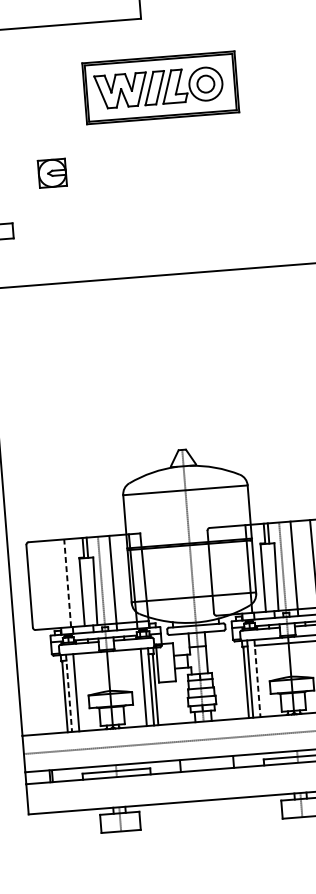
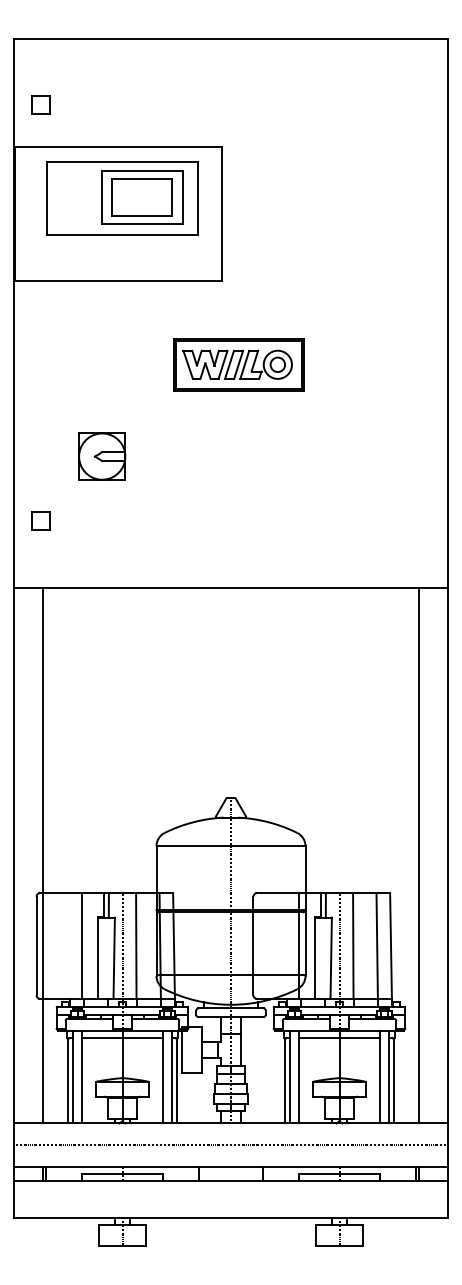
part: (160, 87) -> (238, 364), size x0.71
part: (52, 173) -> (102, 456), size x1.43
line: (28, 510) -> (42, 855), added
line: (68, 583) -> (82, 946), dashed -> solid
line: (107, 657) -> (122, 1037), added
line: (257, 678) -> (299, 1077), dashed -> solid
line: (69, 693) -> (73, 1077), dashed -> solid

